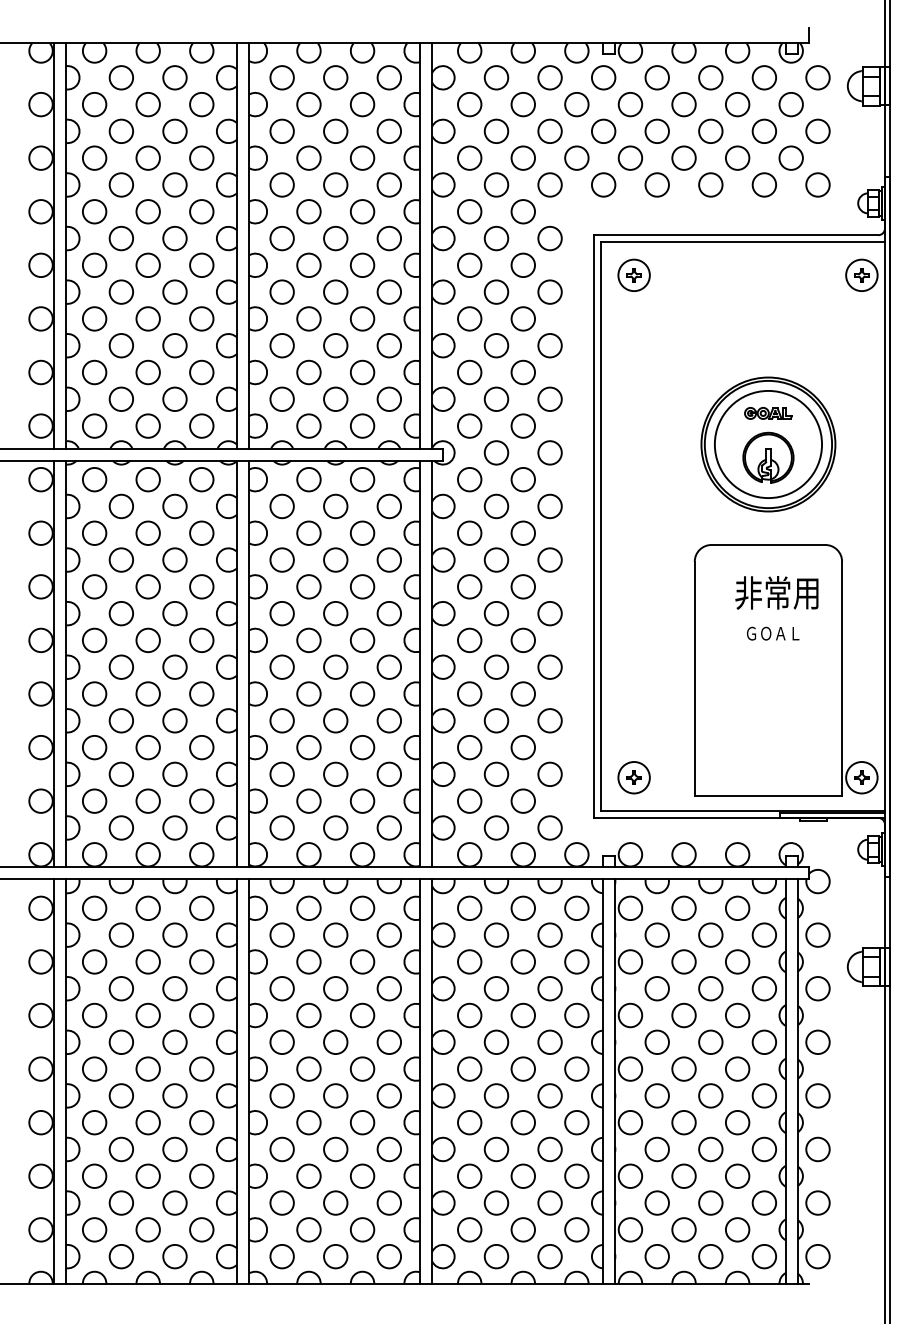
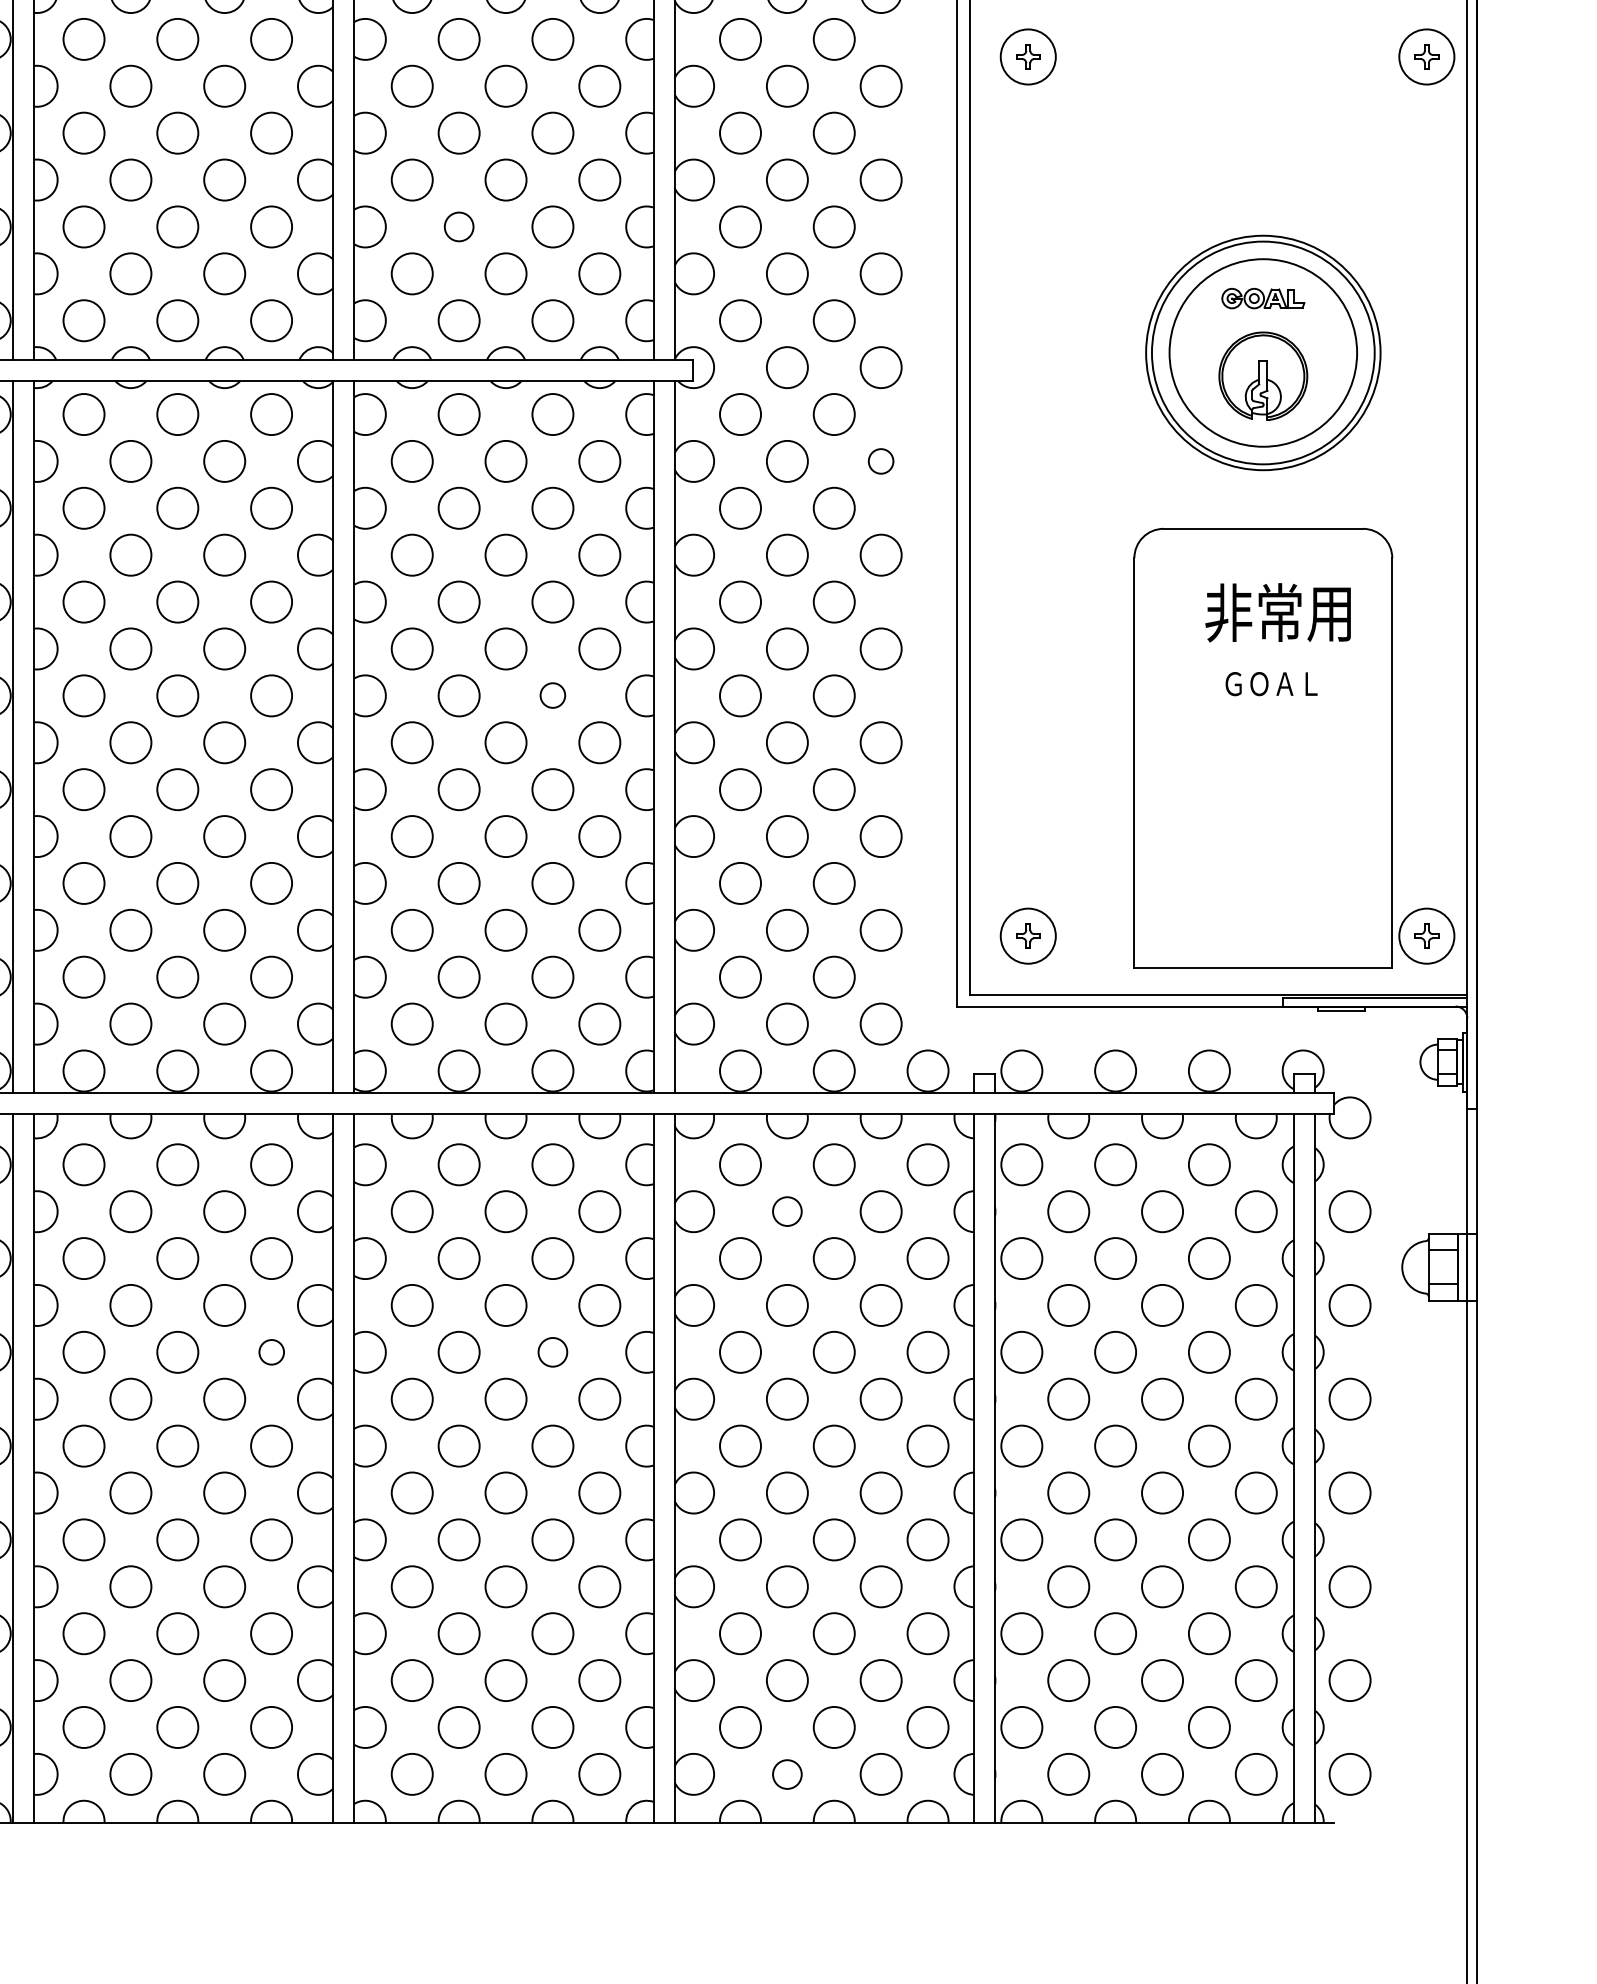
circle: (308, 372) -> (458, 226), size x0.7
circle: (549, 506) -> (880, 461), size x0.6
circle: (362, 639) -> (552, 694), size x0.6
circle: (496, 934) -> (787, 1210), size x0.7
circle: (201, 1015) -> (271, 1352), size x0.6
circle: (362, 1015) -> (552, 1352), size x0.7
circle: (496, 1256) -> (787, 1774), size x0.7

